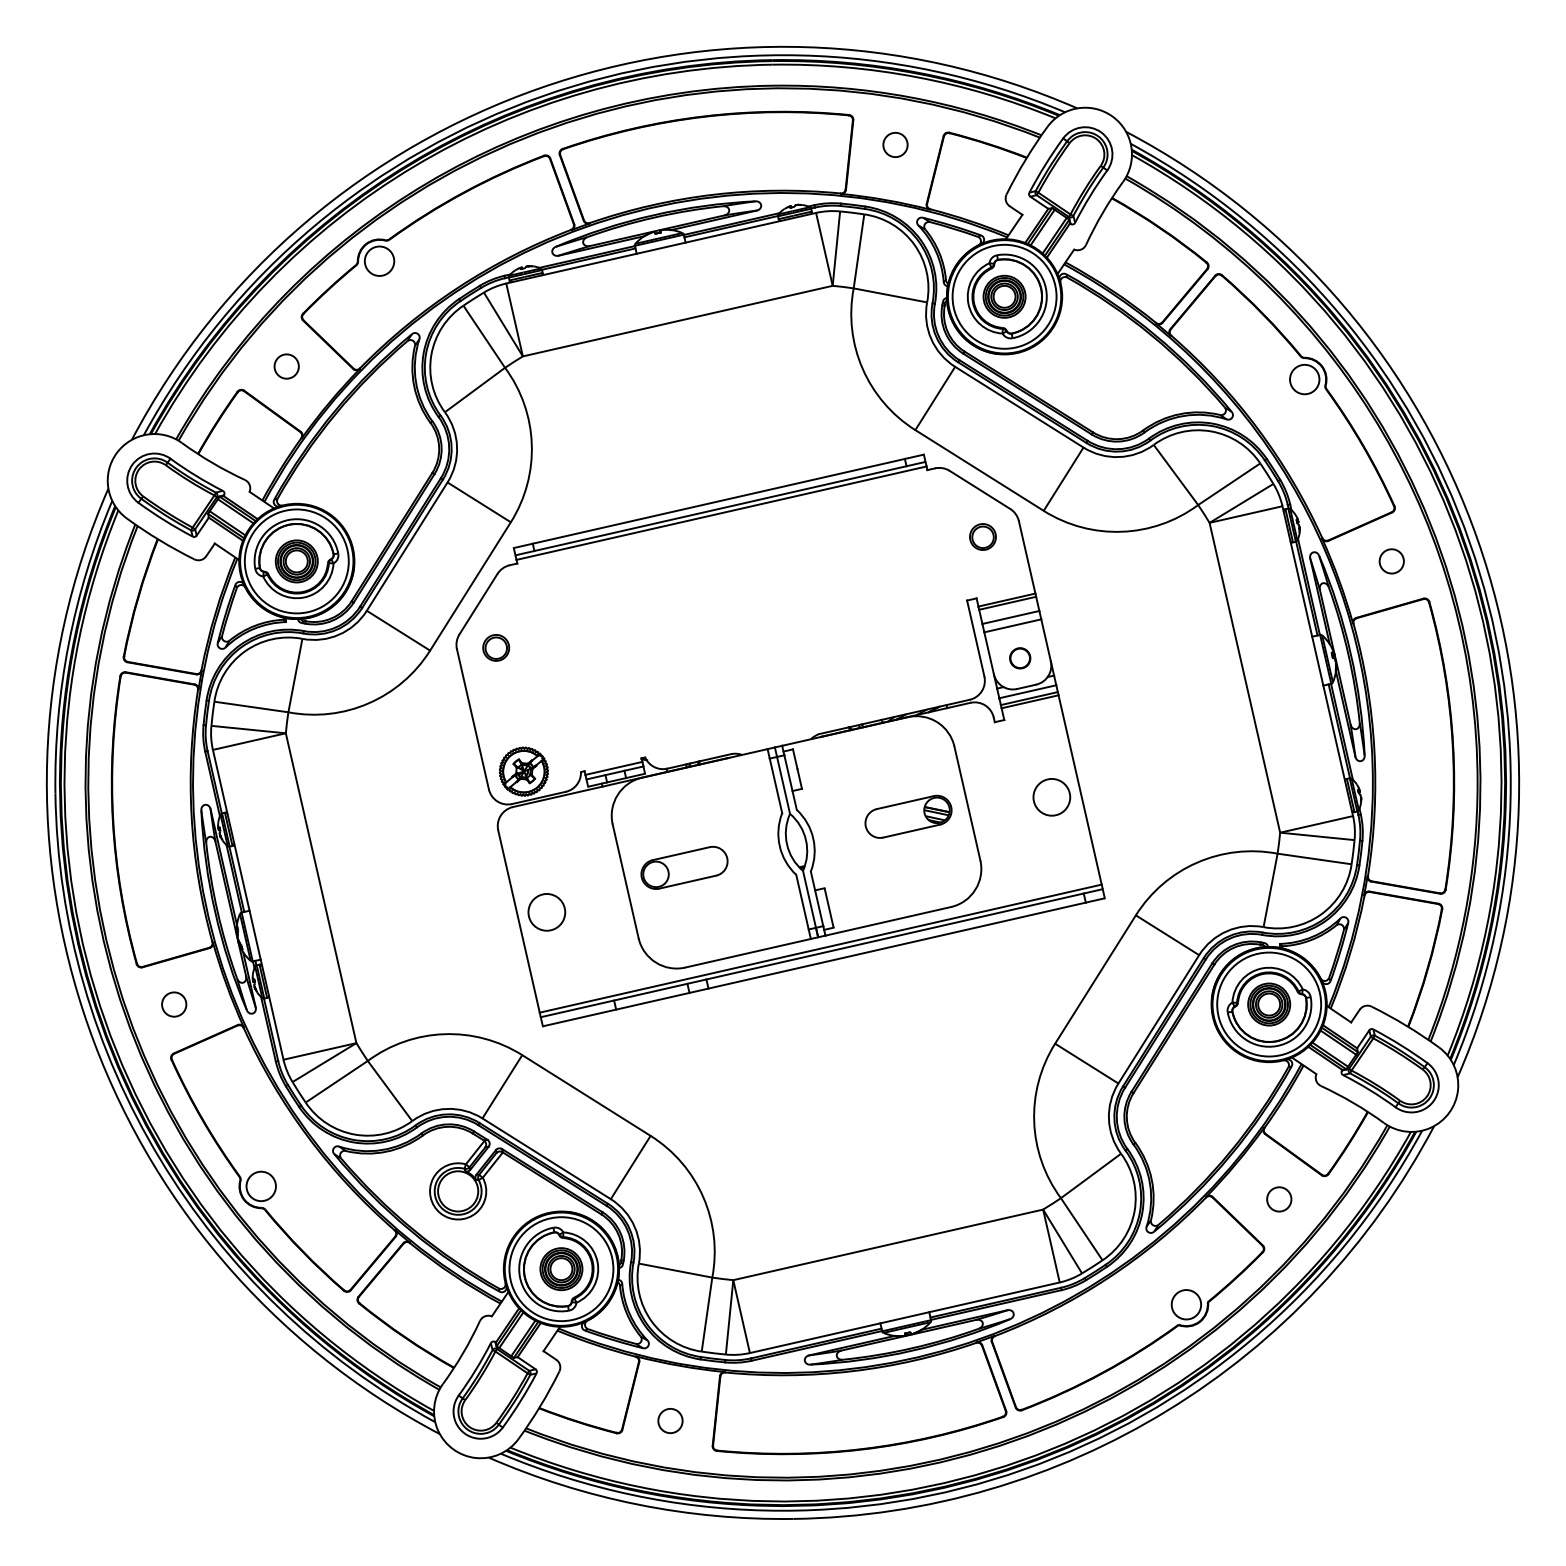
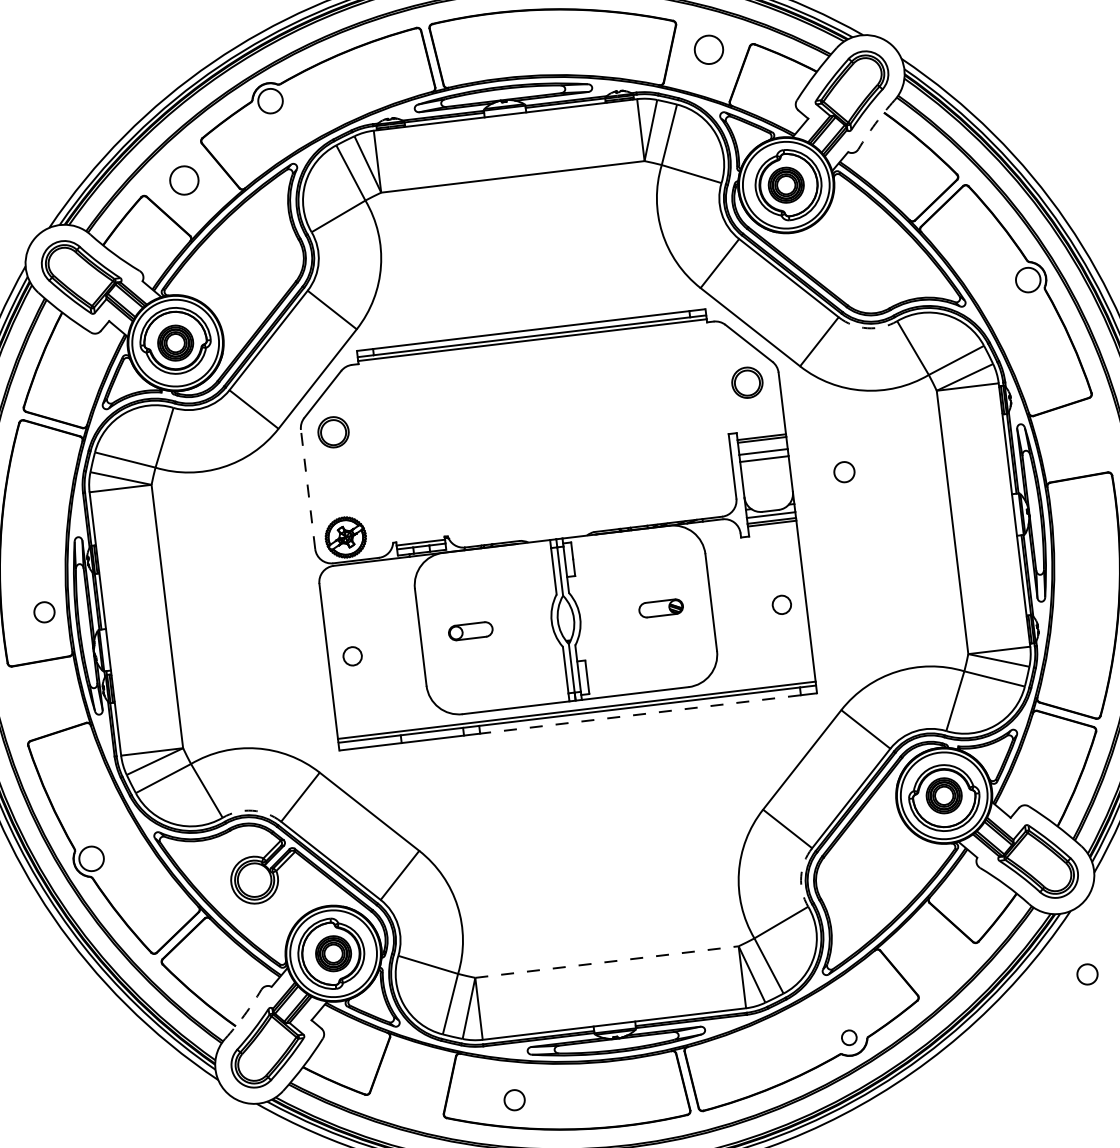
circle: (895, 144) -> (709, 49), size x1.4
arc: (1103, 212) -> (875, 123), solid -> dashed
circle: (286, 366) -> (184, 180), size x1.4
arc: (1119, 457) -> (867, 328), solid -> dashed
part: (982, 536) -> (747, 382), size x1.4
circle: (1391, 561) -> (844, 472), moved
part: (496, 647) -> (333, 432), size x1.4
circle: (1020, 658) -> (767, 486), removed
line: (472, 719) -> (307, 489), solid -> dashed
circle: (1051, 797) -> (781, 604), size x0.6
part: (908, 816) -> (661, 608), size x0.6
part: (684, 867) -> (470, 631), size x0.6
circle: (546, 912) -> (352, 656), size x0.6
line: (897, 945) -> (640, 714), solid -> dashed
circle: (174, 1004) -> (44, 612), moved
arc: (446, 1108) -> (252, 810), solid -> dashed
arc: (1108, 1119) -> (800, 877), solid -> dashed
circle: (1279, 1199) -> (1087, 974), moved
line: (888, 1244) -> (607, 961), solid -> dashed
circle: (1186, 1304) -> (849, 1037), size x0.6
arc: (462, 1353) -> (244, 1015), solid -> dashed
circle: (670, 1420) -> (514, 1099), moved

